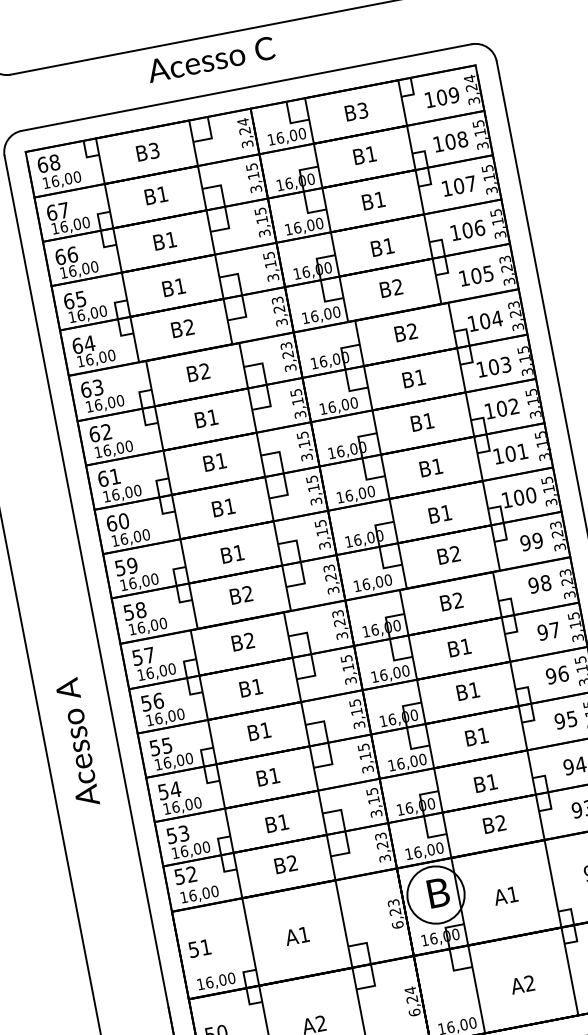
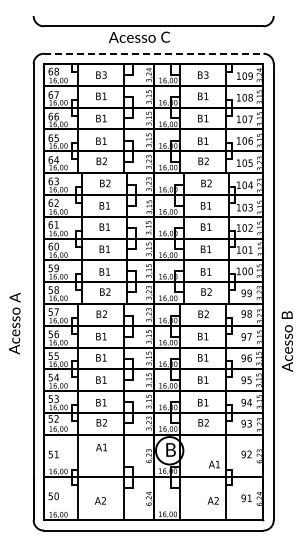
line: (246, 87) -> (153, 53), solid -> dashed
text: (76, 742) -> (14, 323), moved
text: (505, 895) -> (214, 464), moved
text: (296, 936) -> (101, 447), moved
text: (520, 984) -> (212, 500), moved

